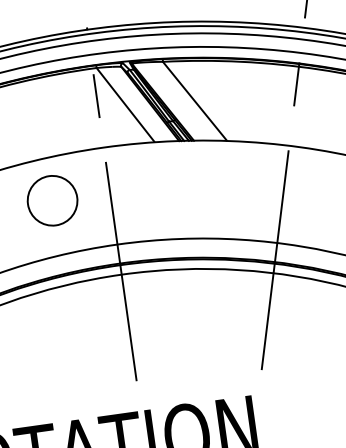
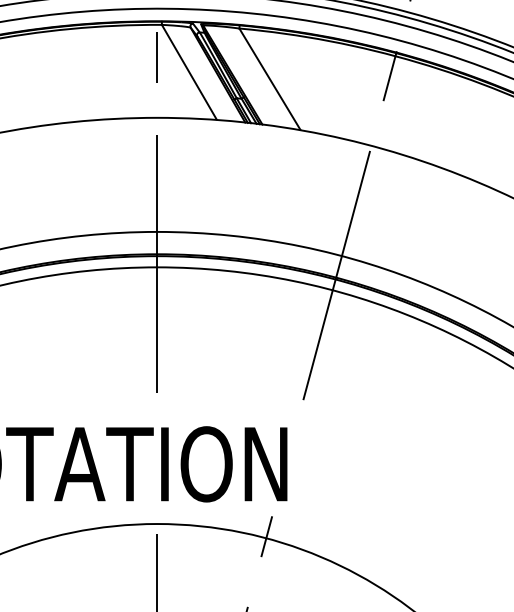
circle: (52, 200) -> (89, 170), removed

